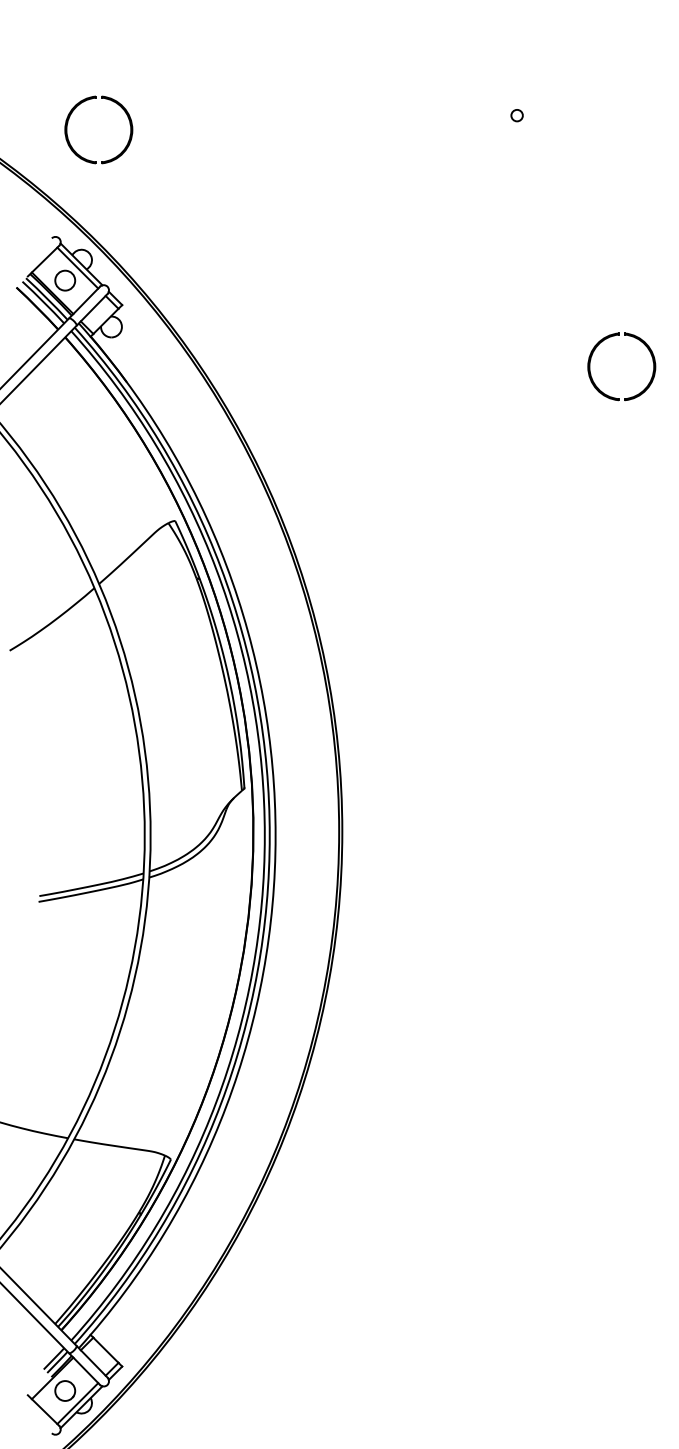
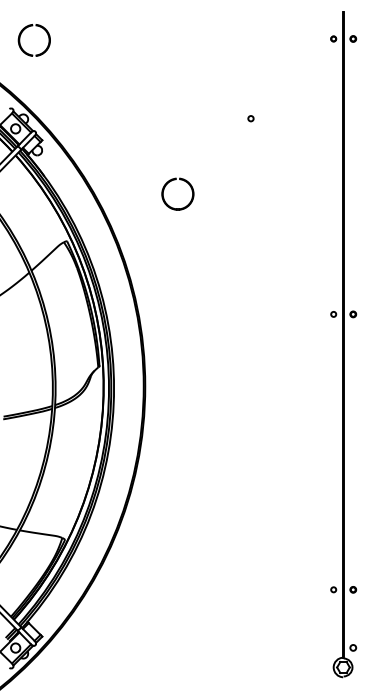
circle: (516, 115) -> (250, 118), moved
part: (71, 119) -> (21, 35), moved
part: (605, 341) -> (170, 182), moved

